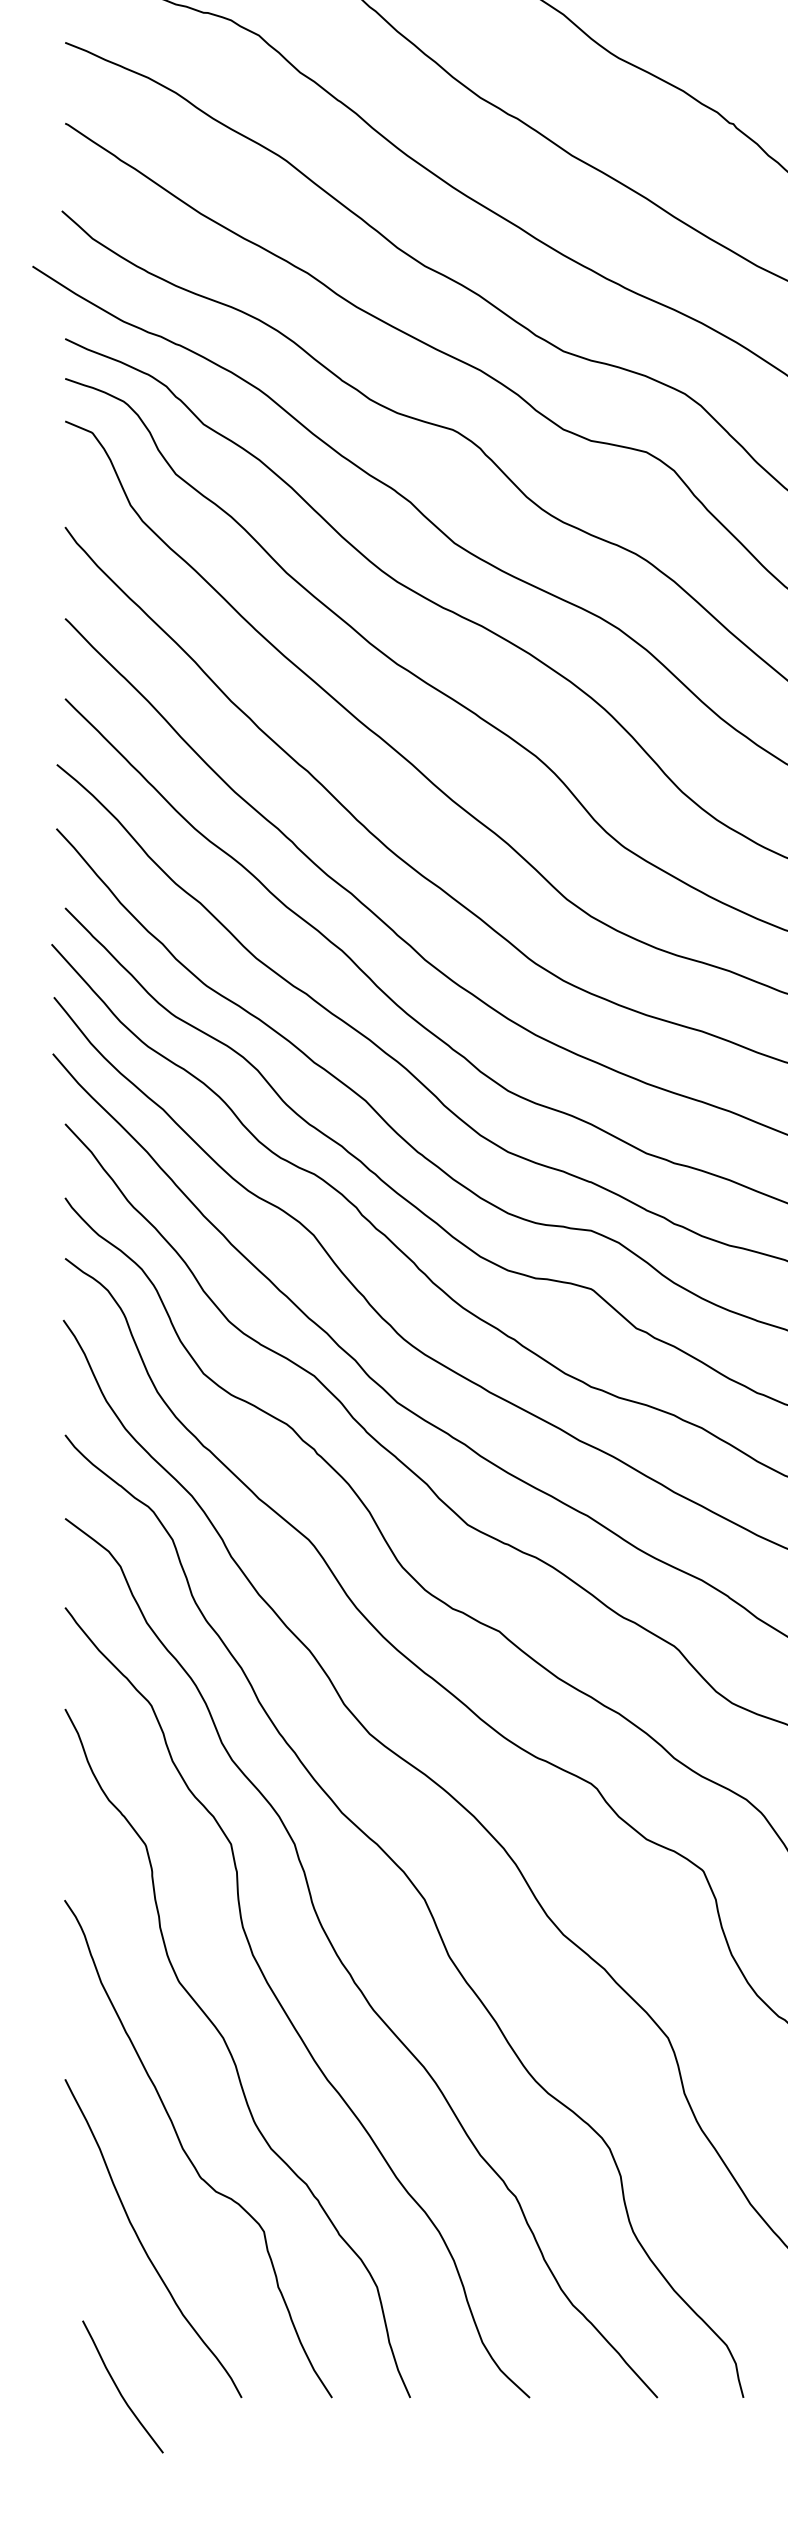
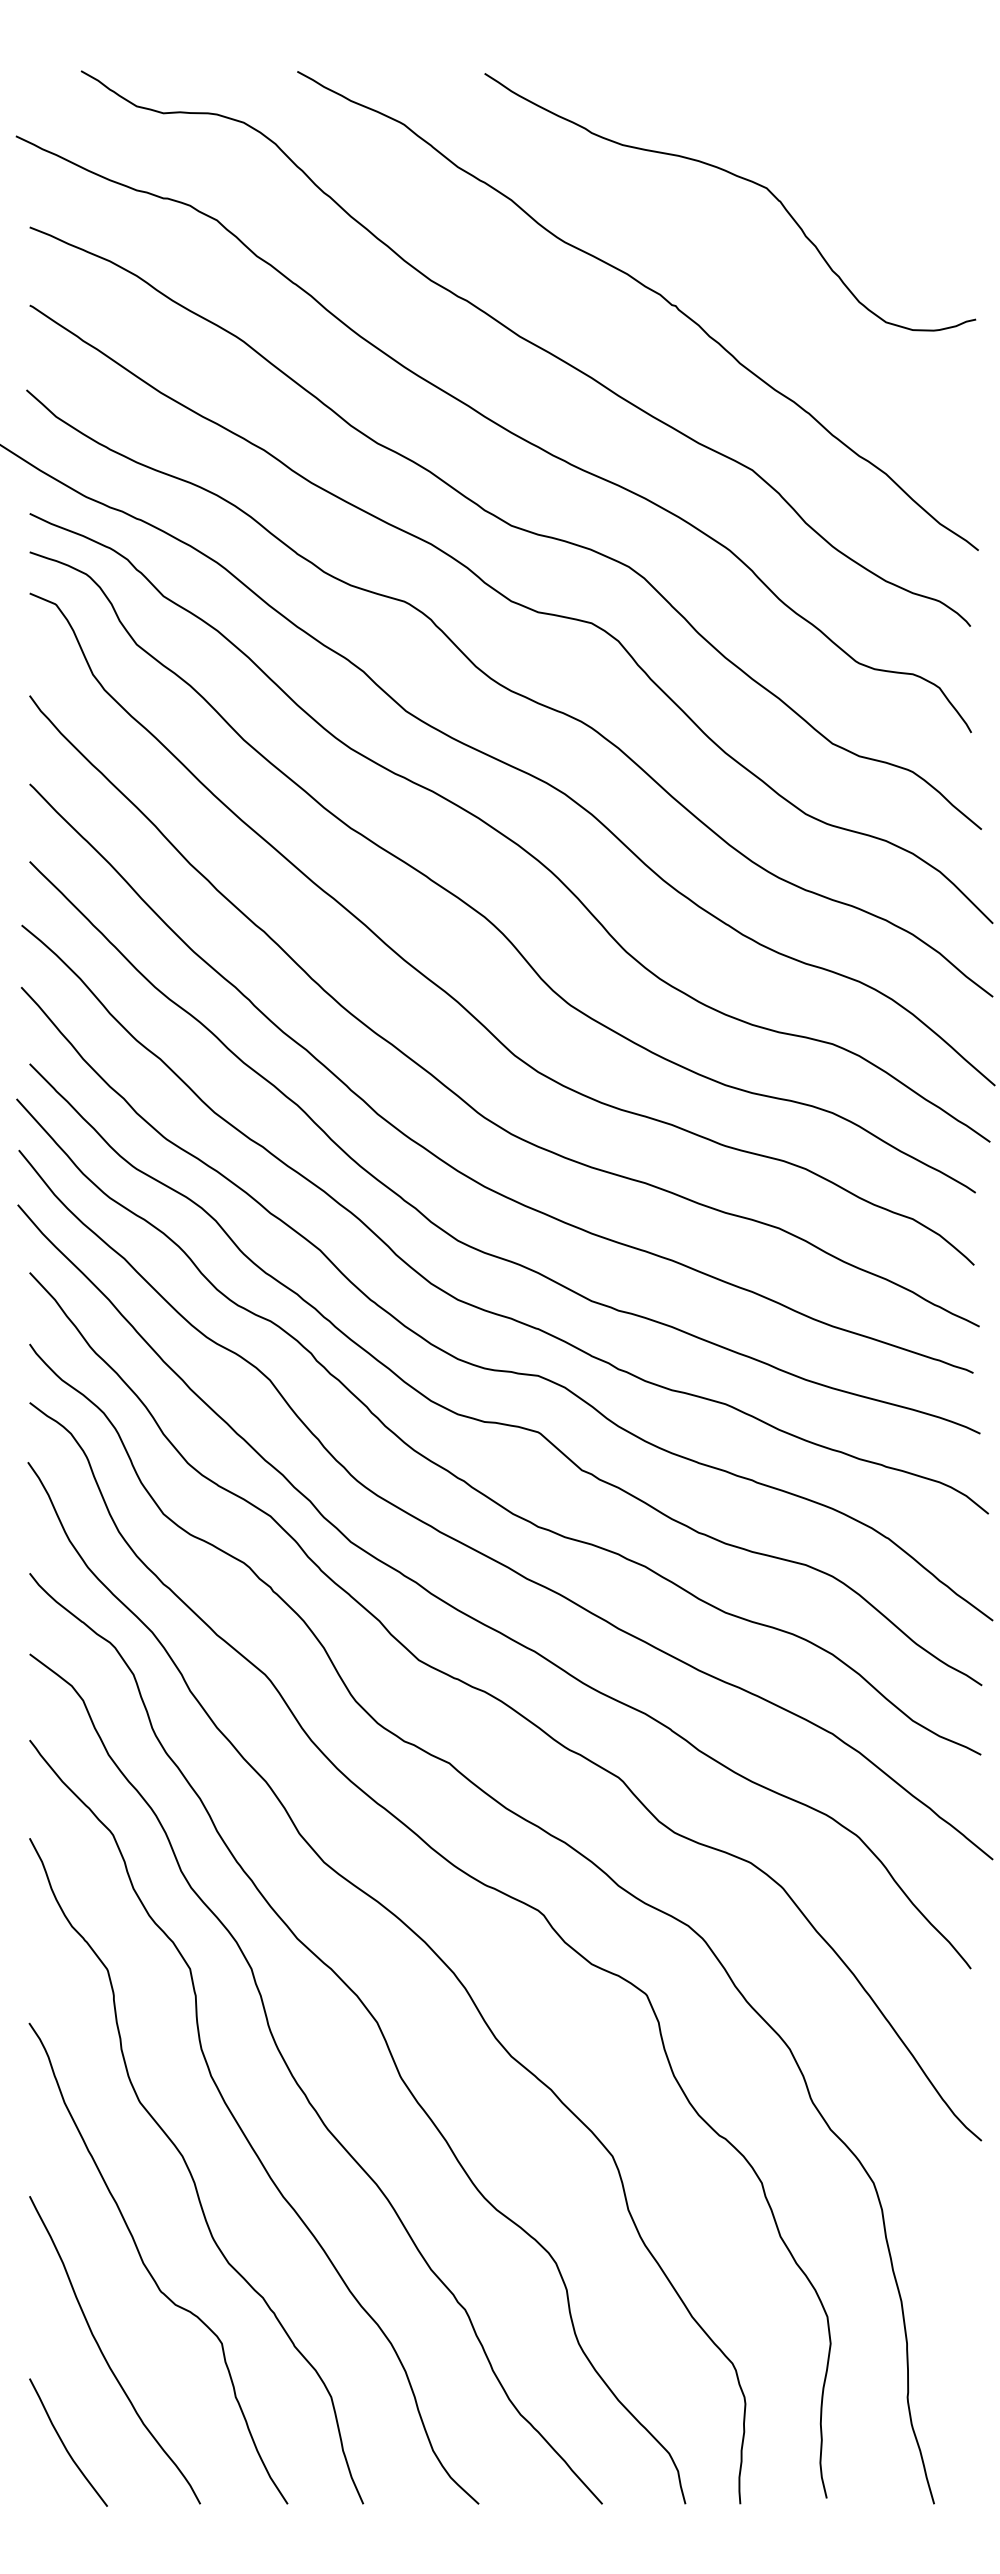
curve: (118, 2387) -> (64, 2443), moved

